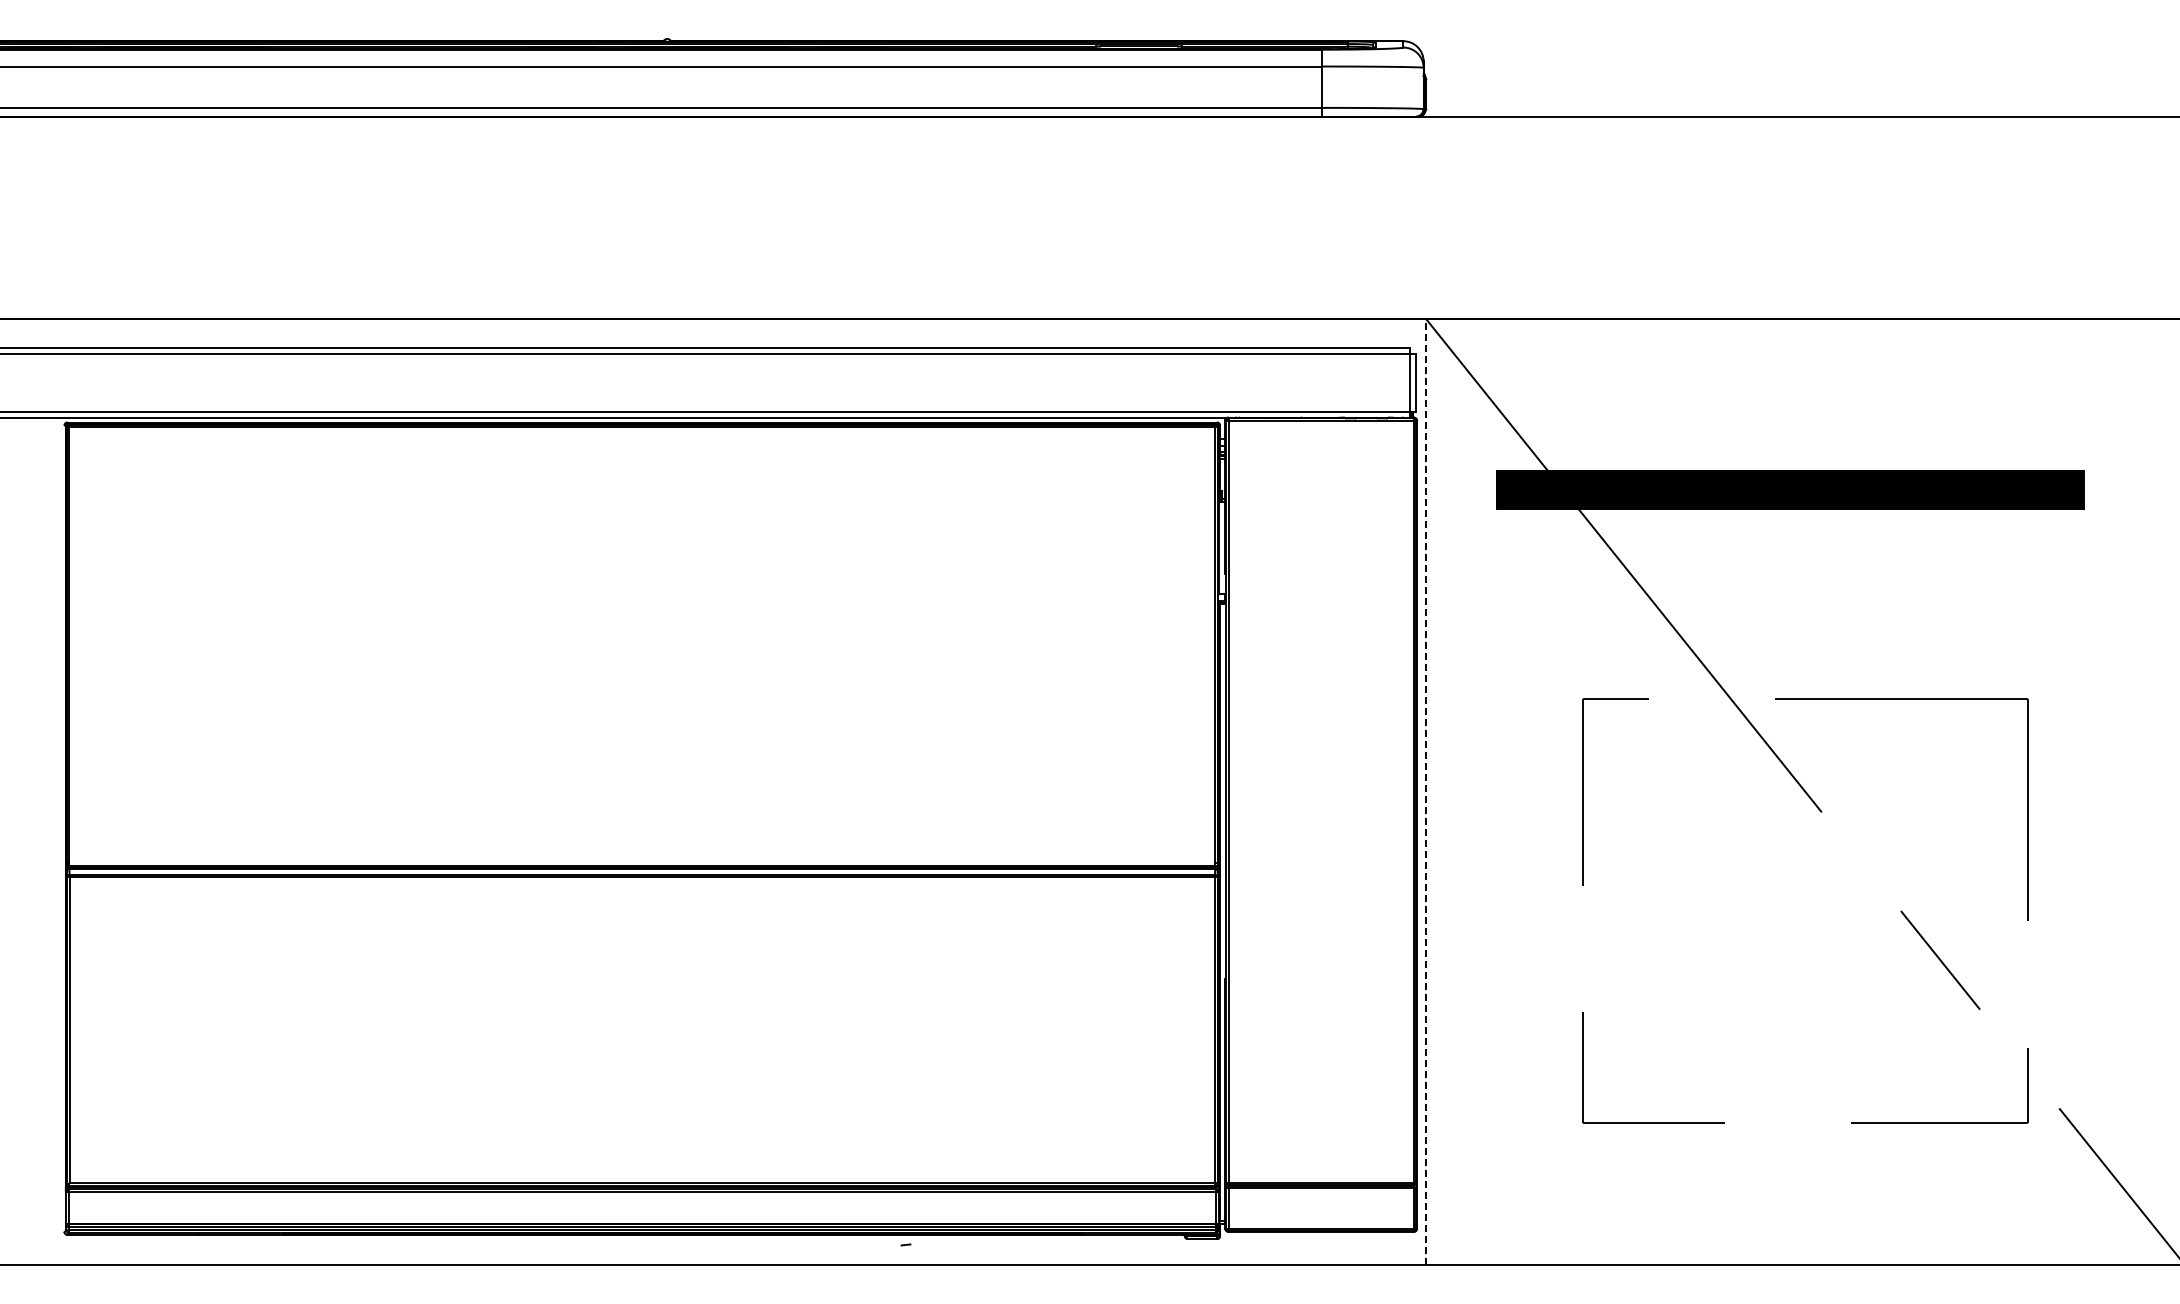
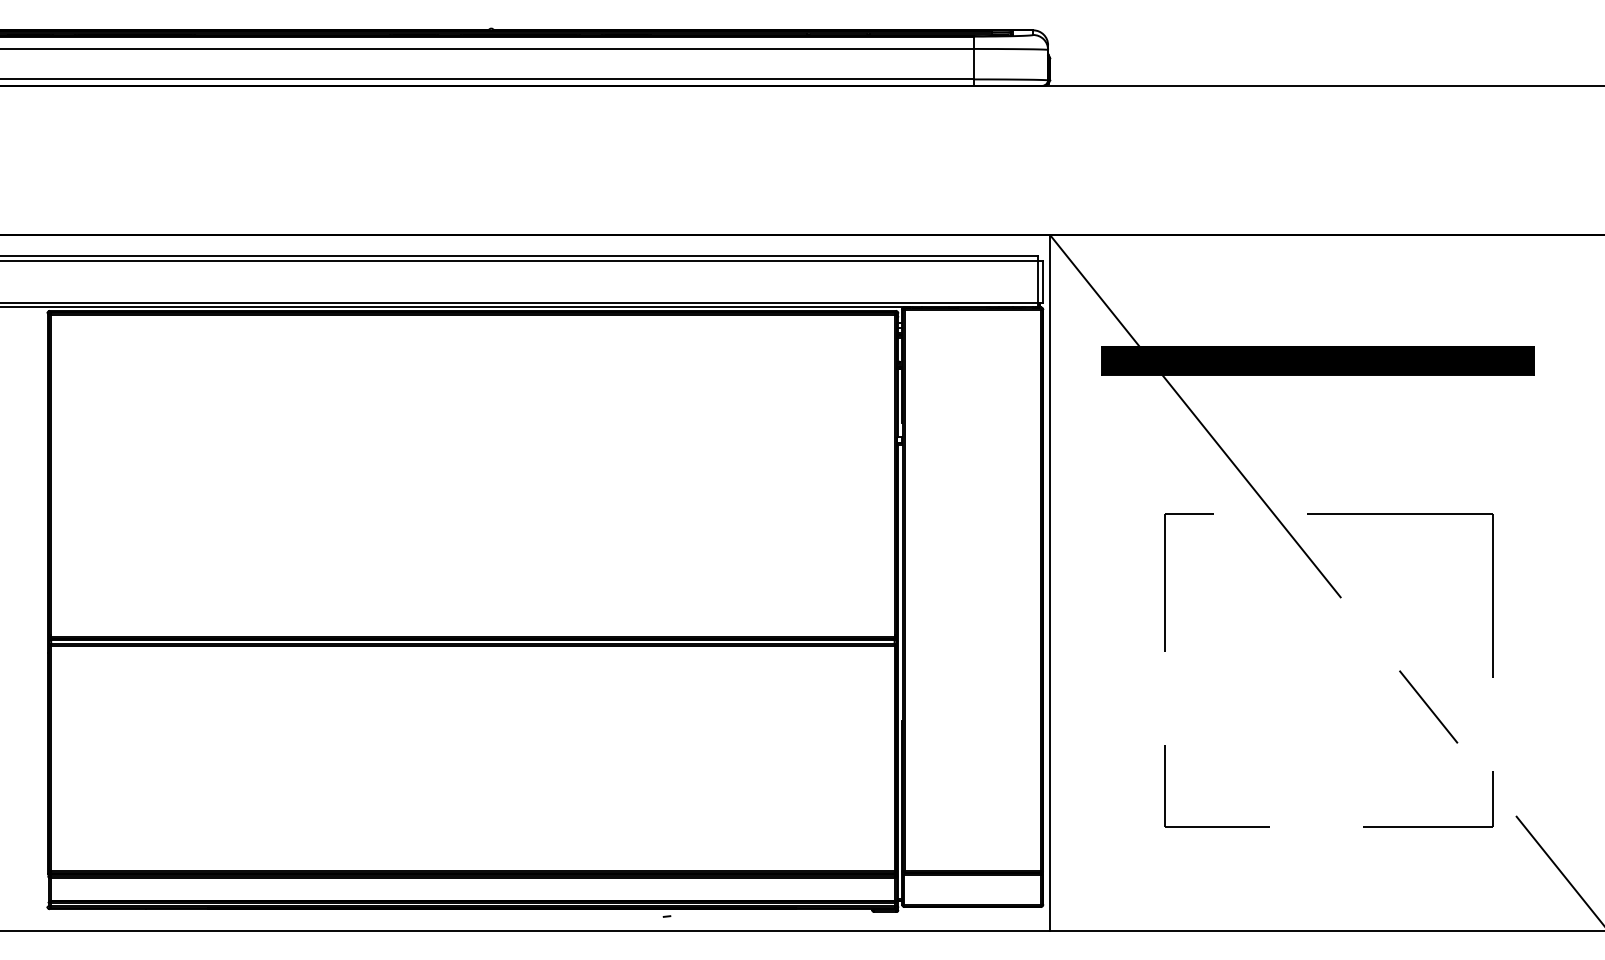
line: (1426, 791) -> (1050, 582), dashed -> solid

